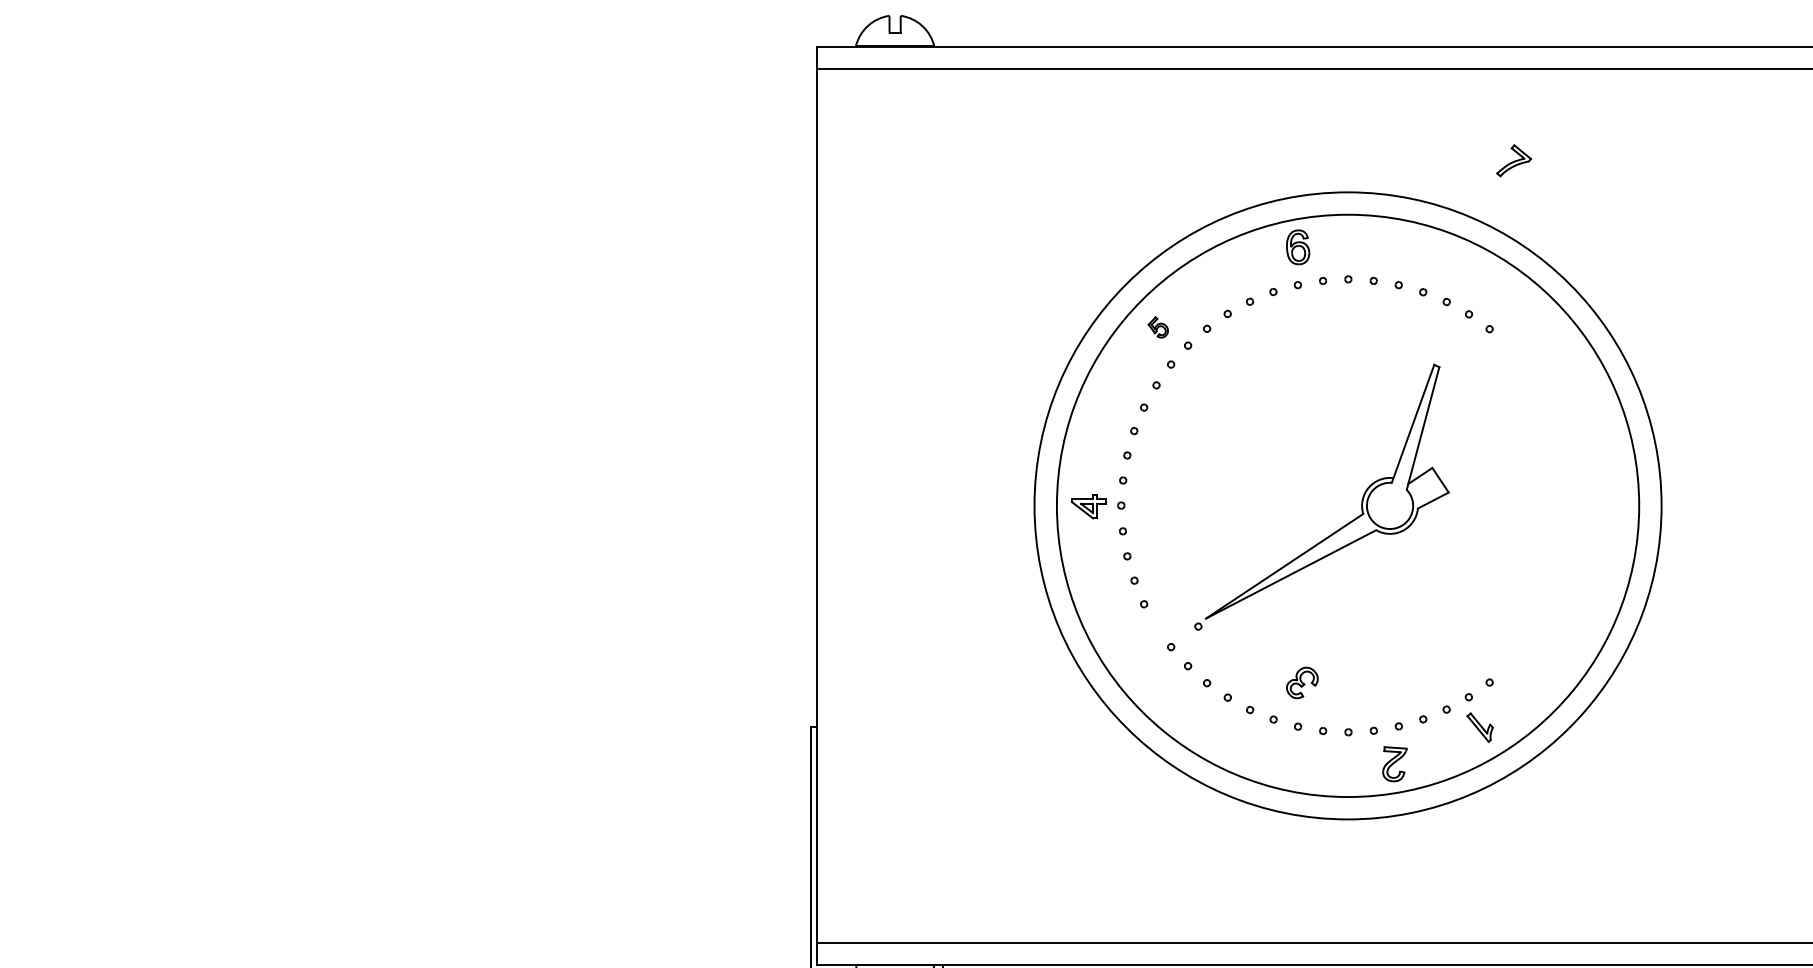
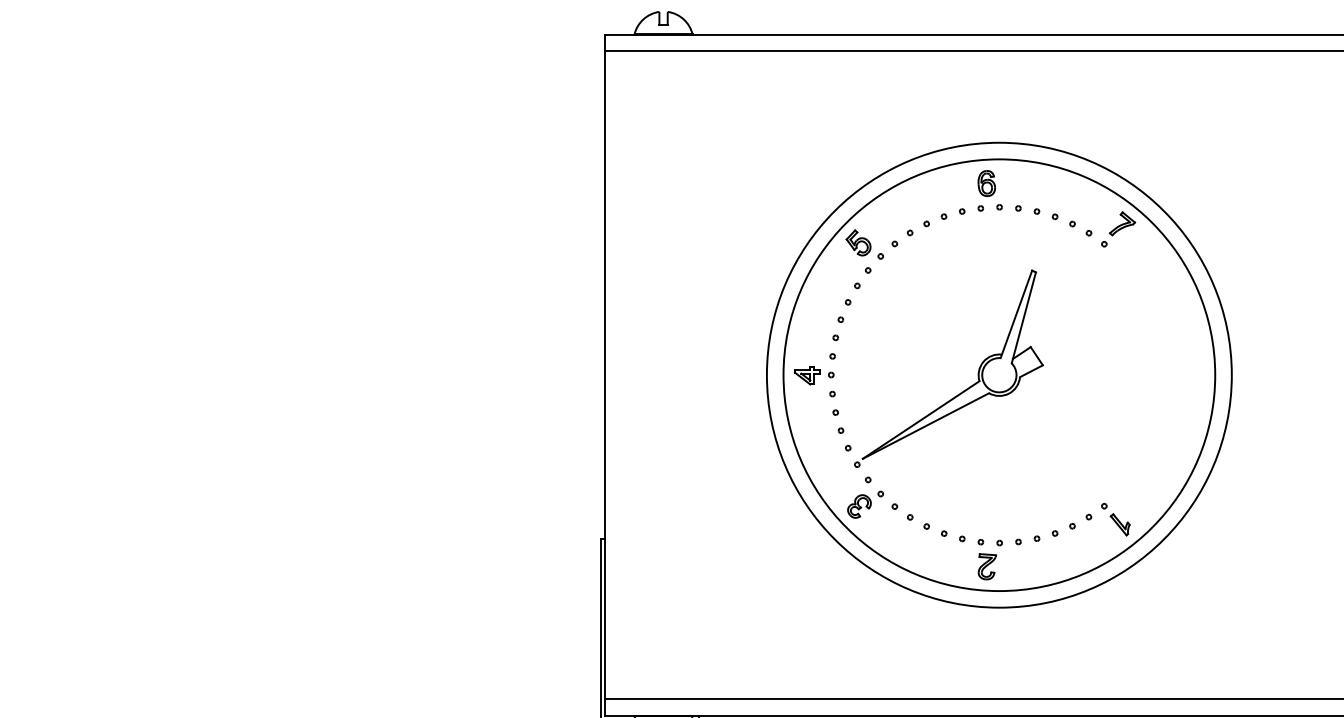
part: (1514, 160) -> (1122, 223), moved
part: (1298, 247) -> (987, 183), moved
part: (1158, 327) -> (858, 242), size x1.67
part: (1342, 526) -> (964, 390), moved
part: (1302, 682) -> (859, 506), moved
part: (1479, 727) -> (1119, 524), moved
part: (1394, 764) -> (987, 566), moved

